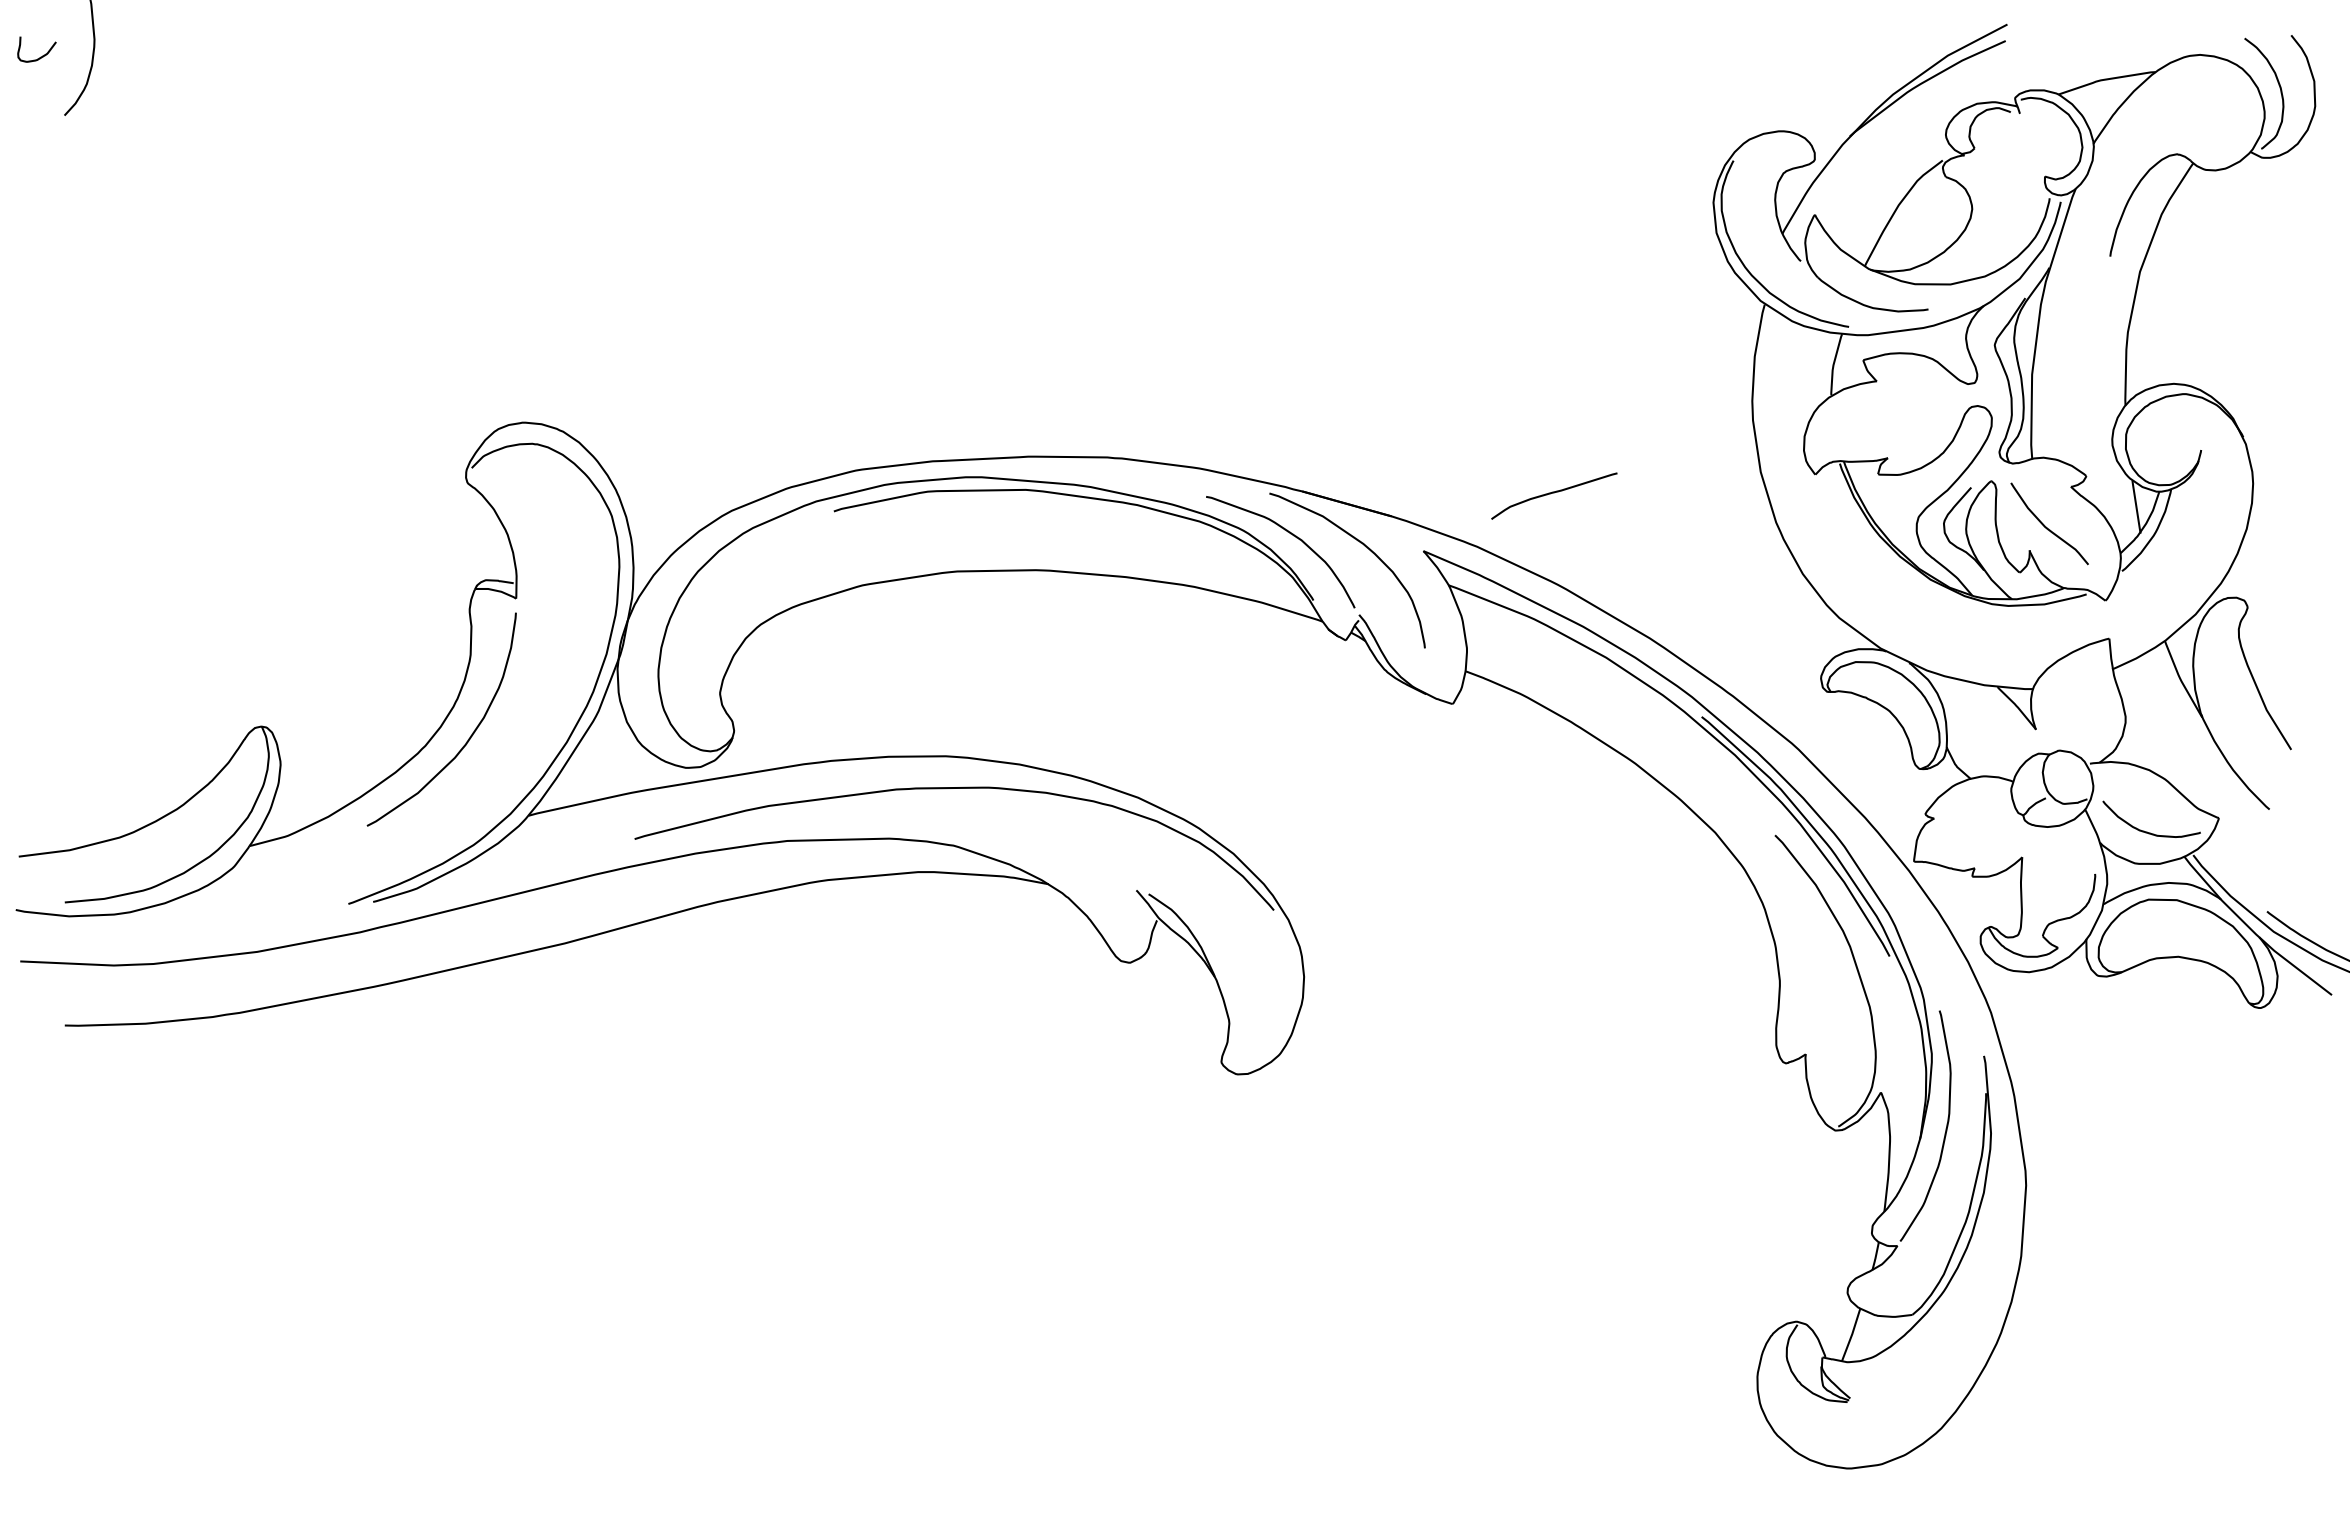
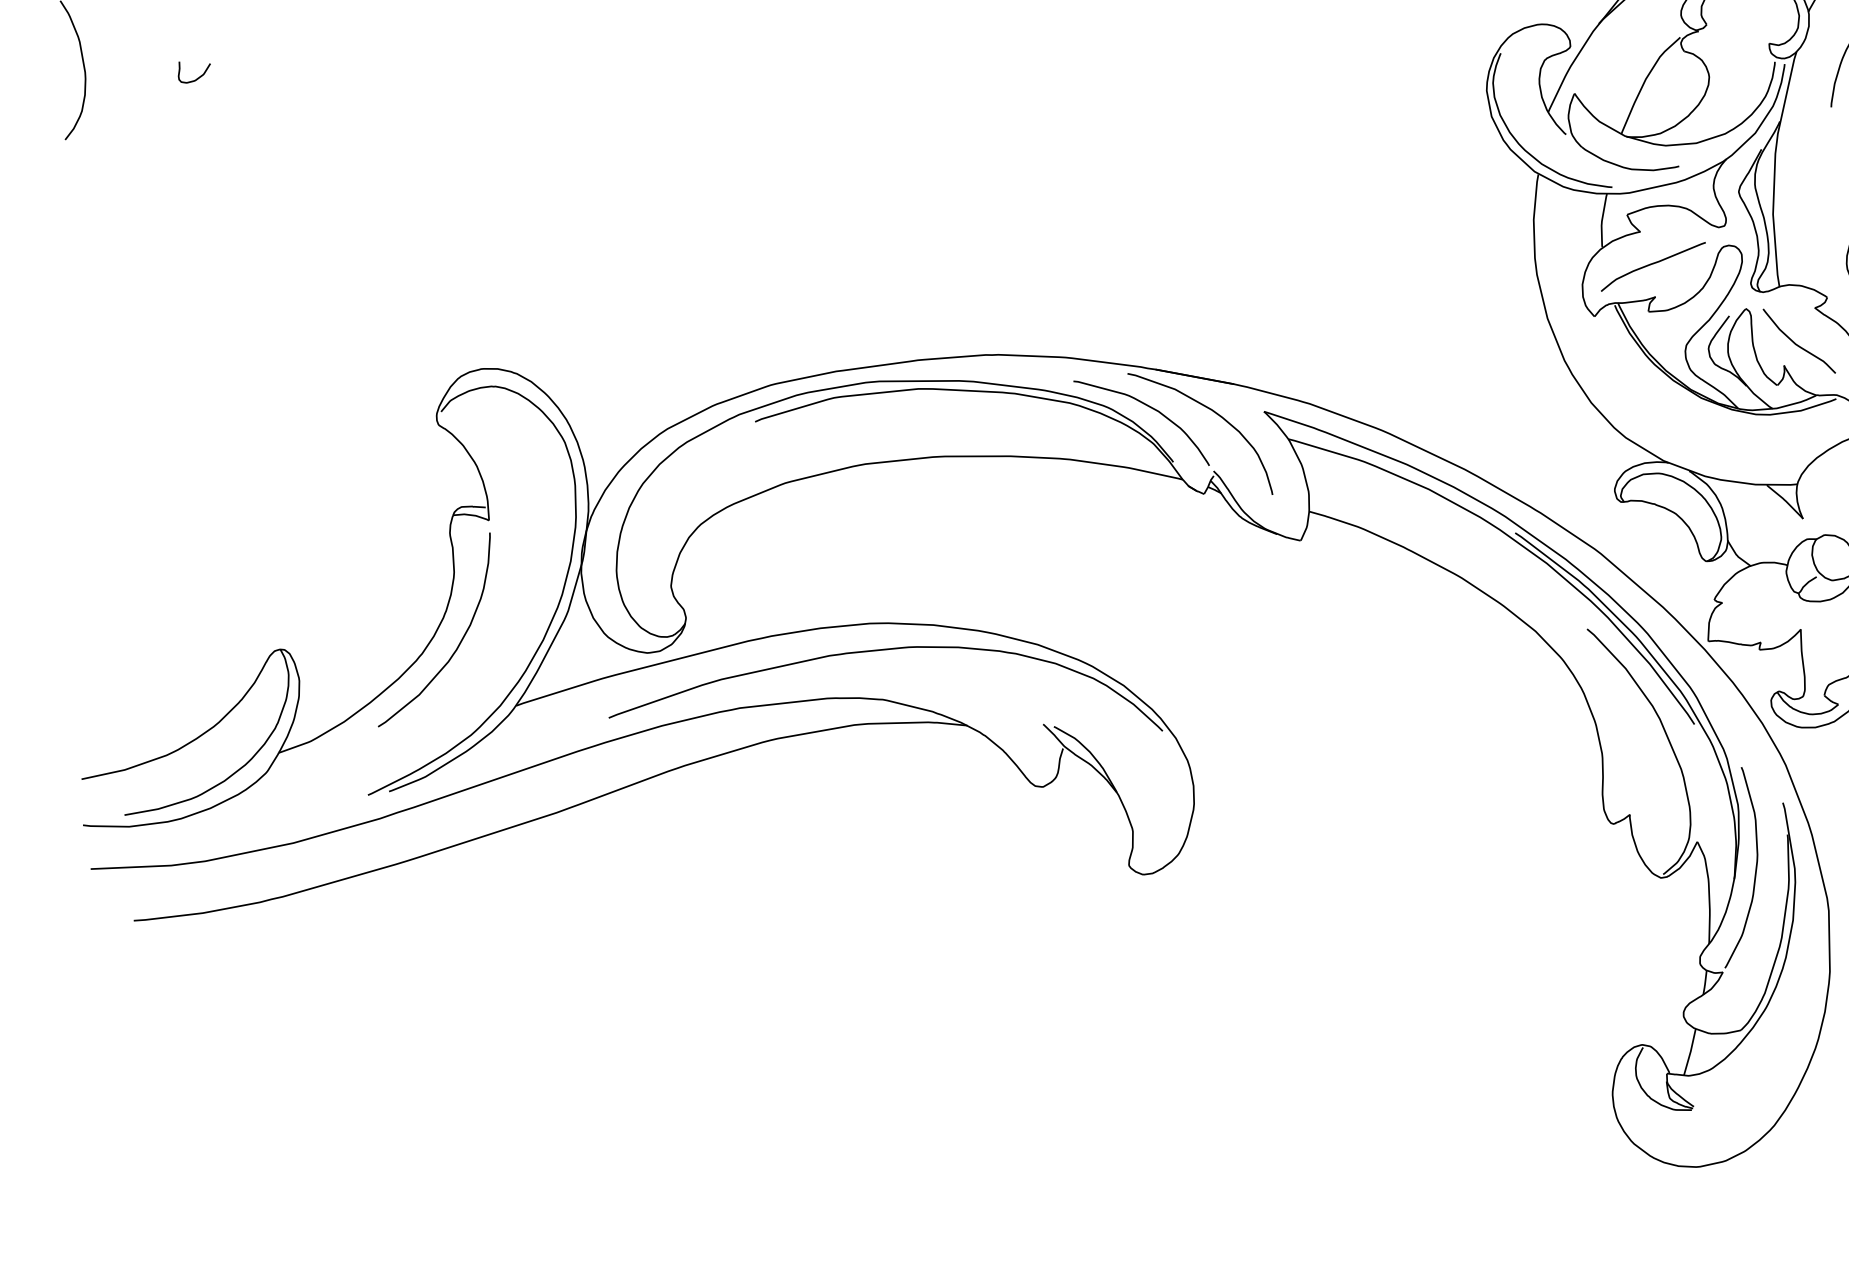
curve: (40, 56) -> (198, 77), moved
curve: (1554, 493) -> (1653, 264), moved

